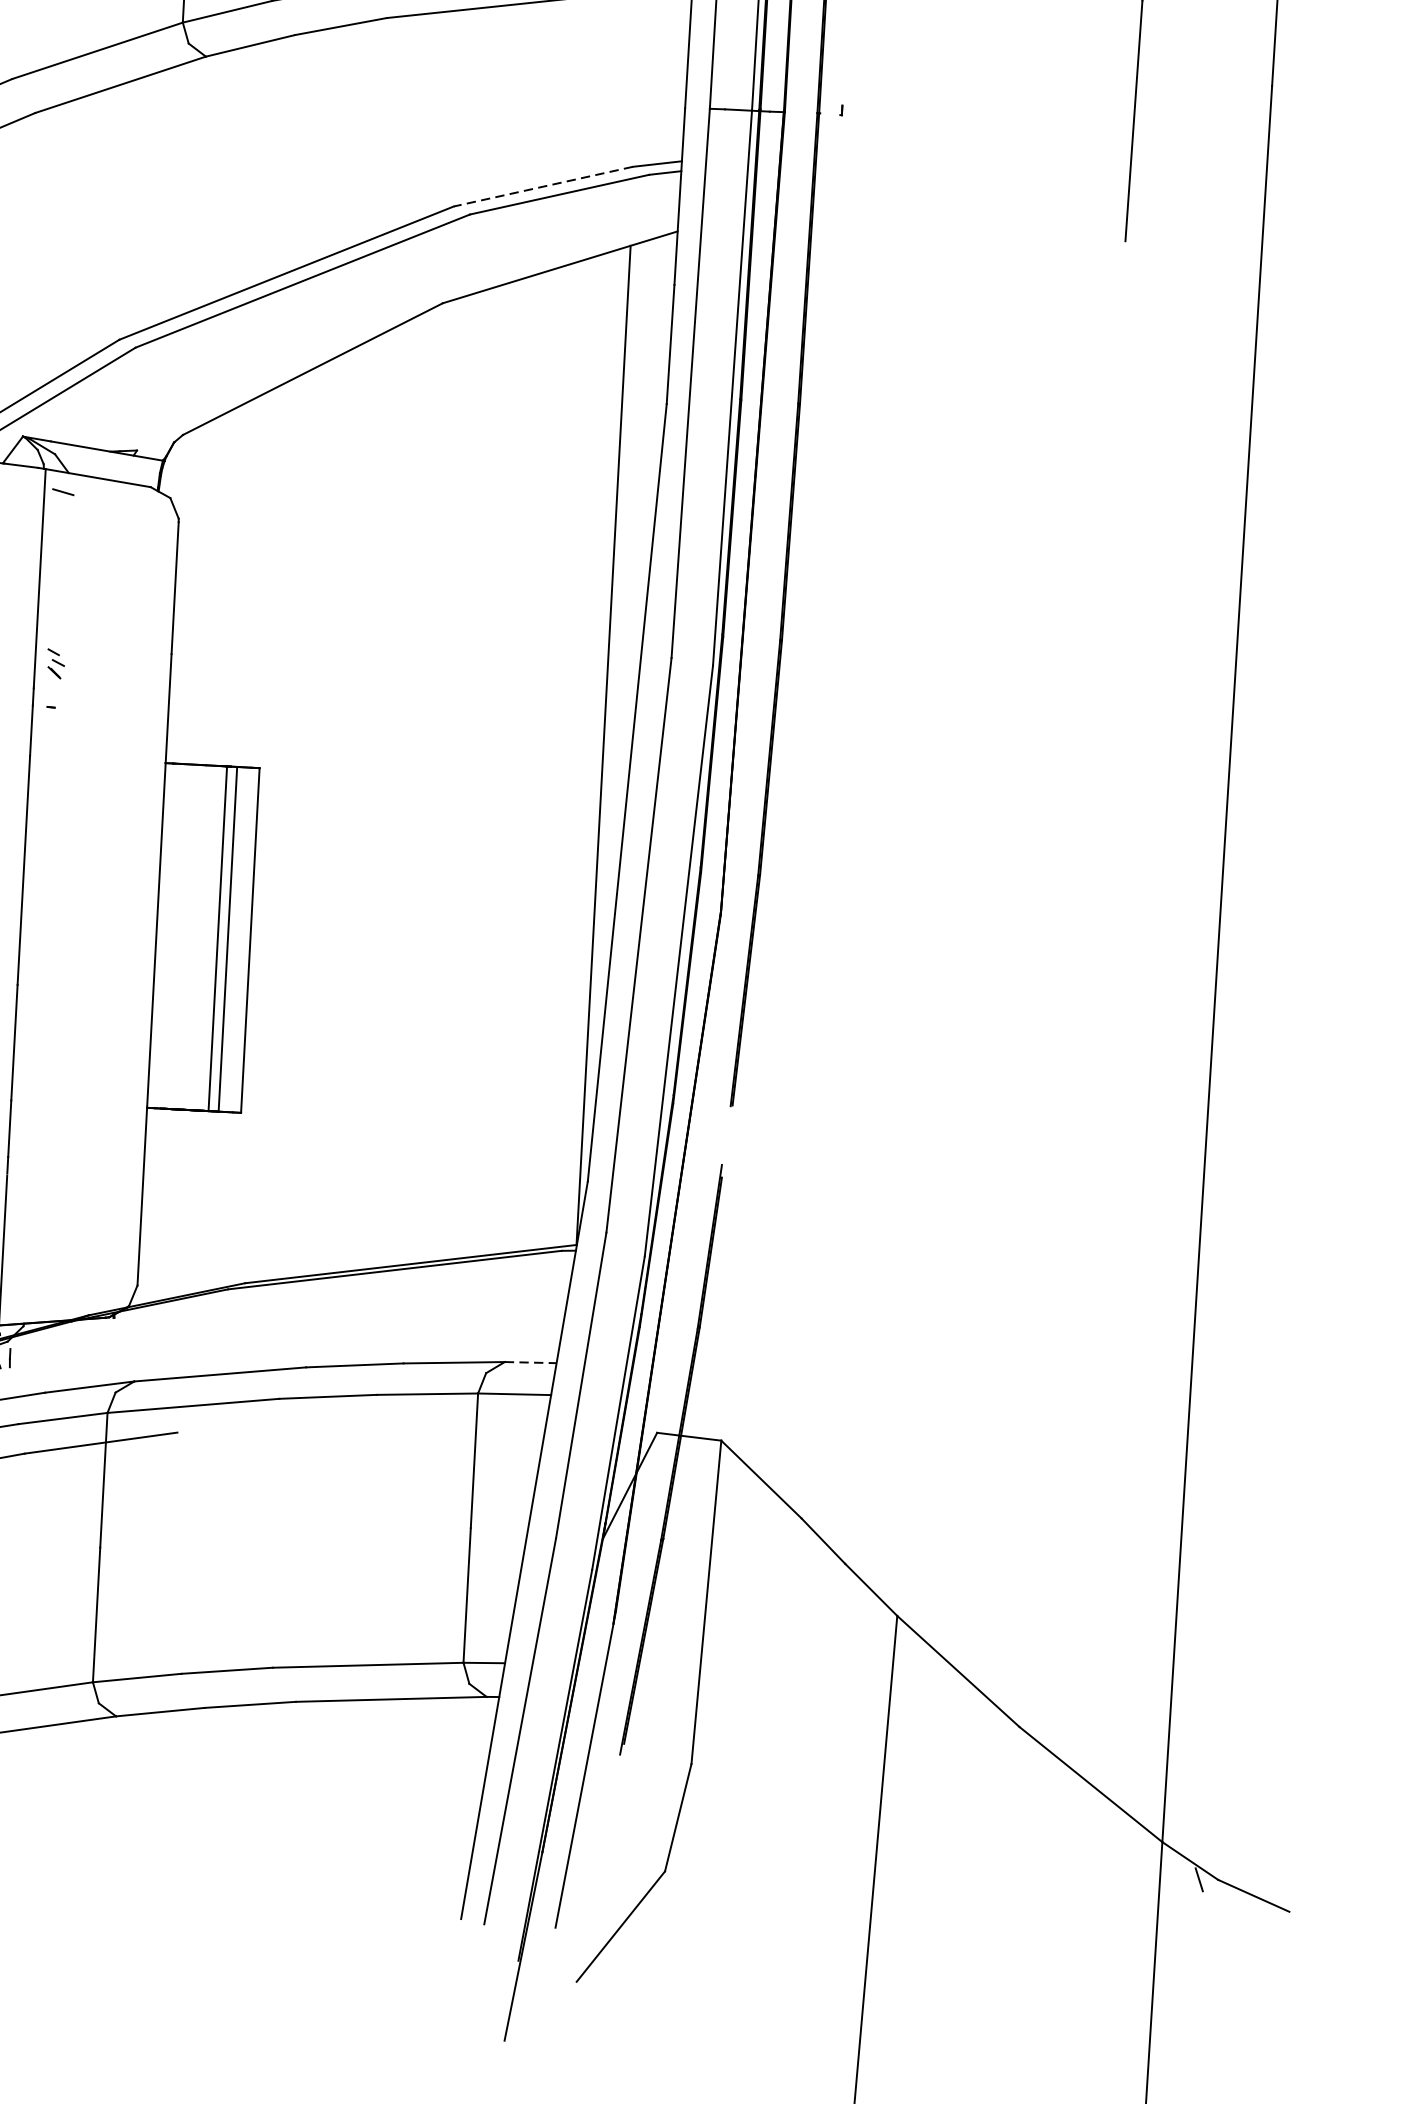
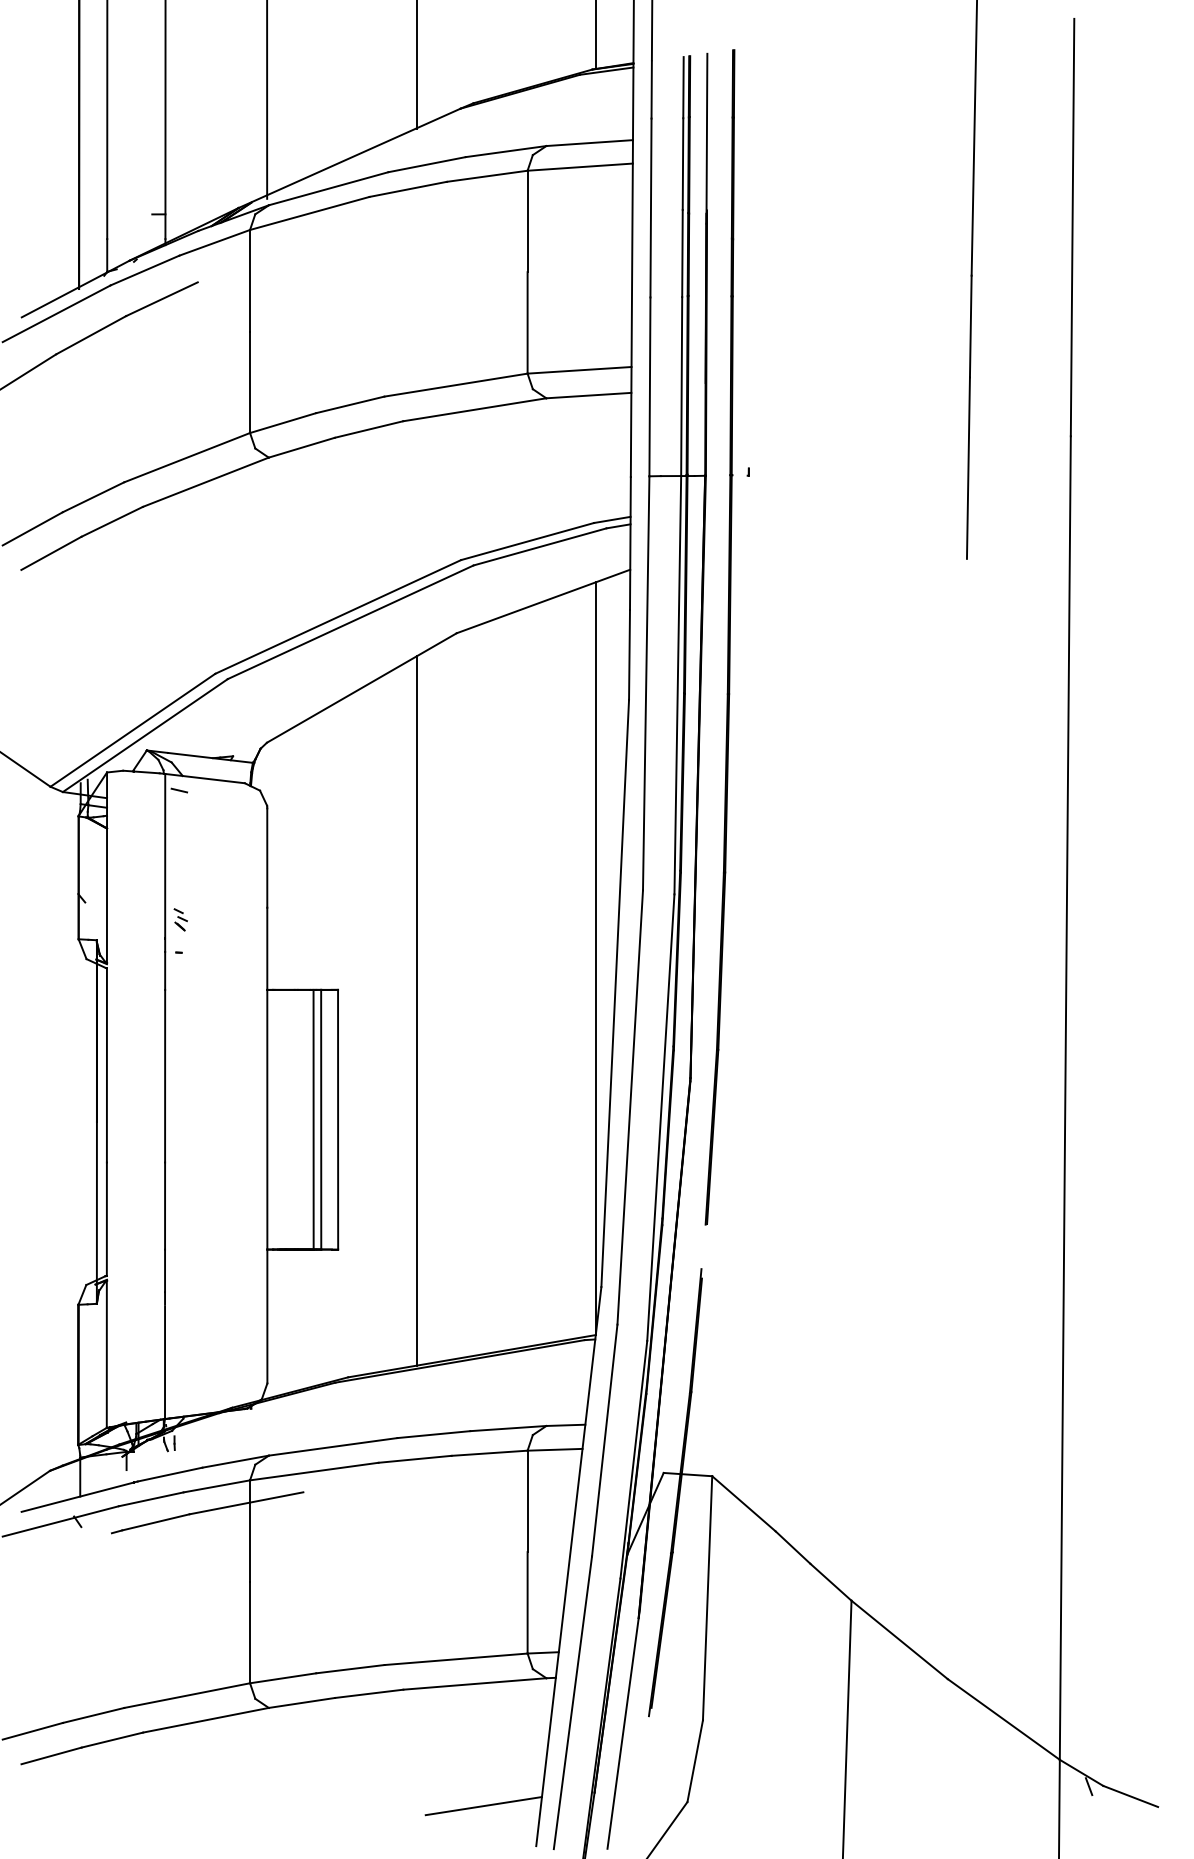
line: (543, 186) -> (527, 541), dashed -> solid
line: (362, 801) -> (416, 1010), added
line: (531, 1362) -> (566, 1425), dashed -> solid
line: (393, 1862) -> (483, 1806), added

